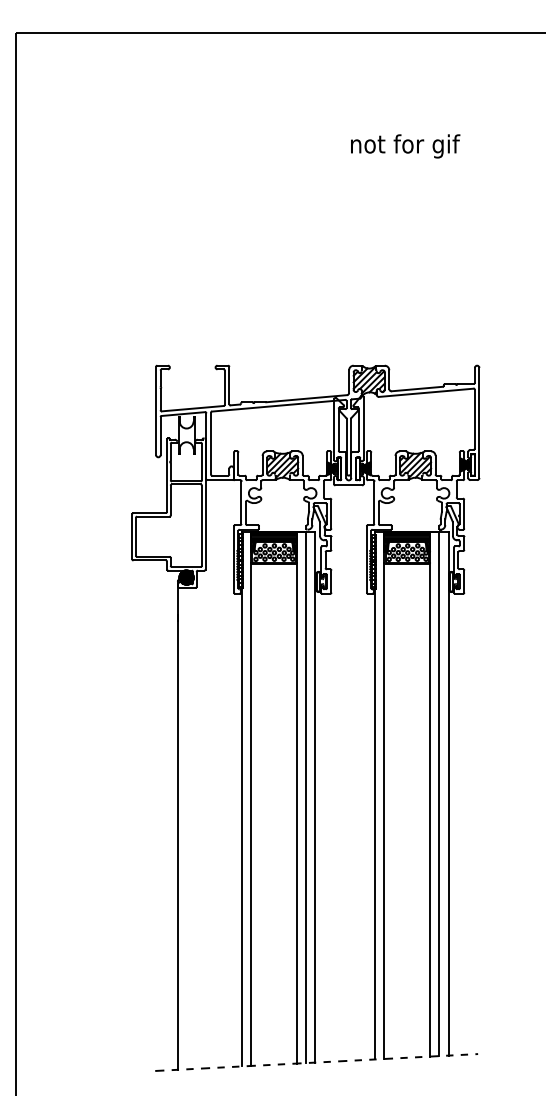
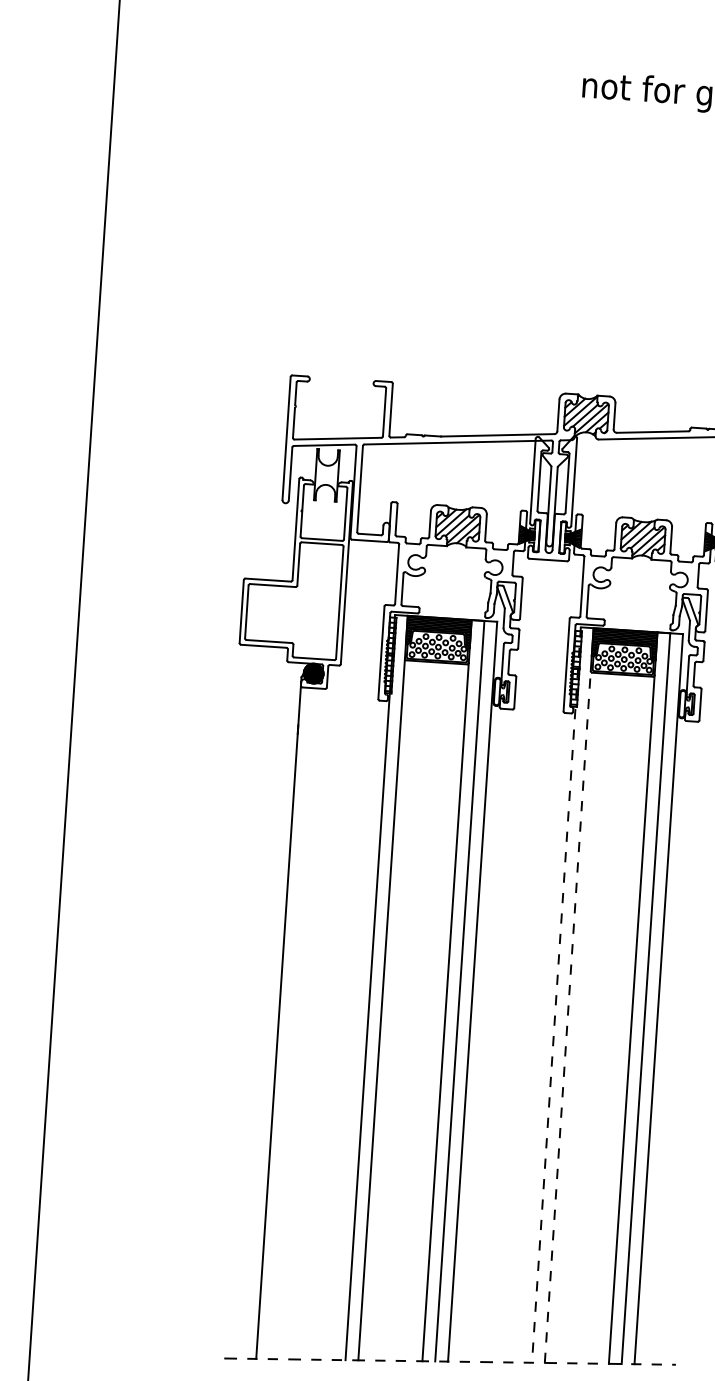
line: (375, 795) -> (556, 994), solid -> dashed
line: (384, 810) -> (568, 1016), solid -> dashed

